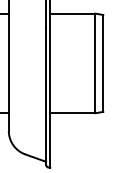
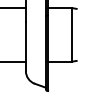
line: (103, 62) -> (76, 34), removed

